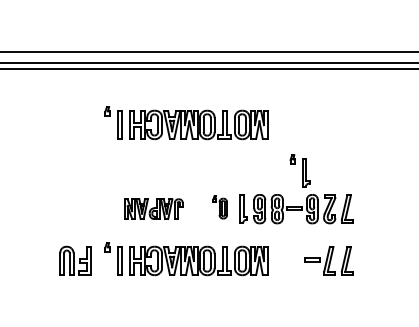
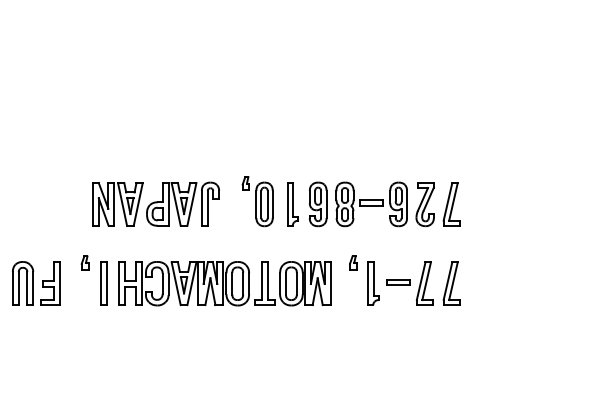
part: (186, 123) -> (206, 73), removed
part: (299, 170) -> (363, 279), moved
part: (219, 207) -> (256, 201), size x1.43
part: (153, 209) -> (155, 204), size x1.43

